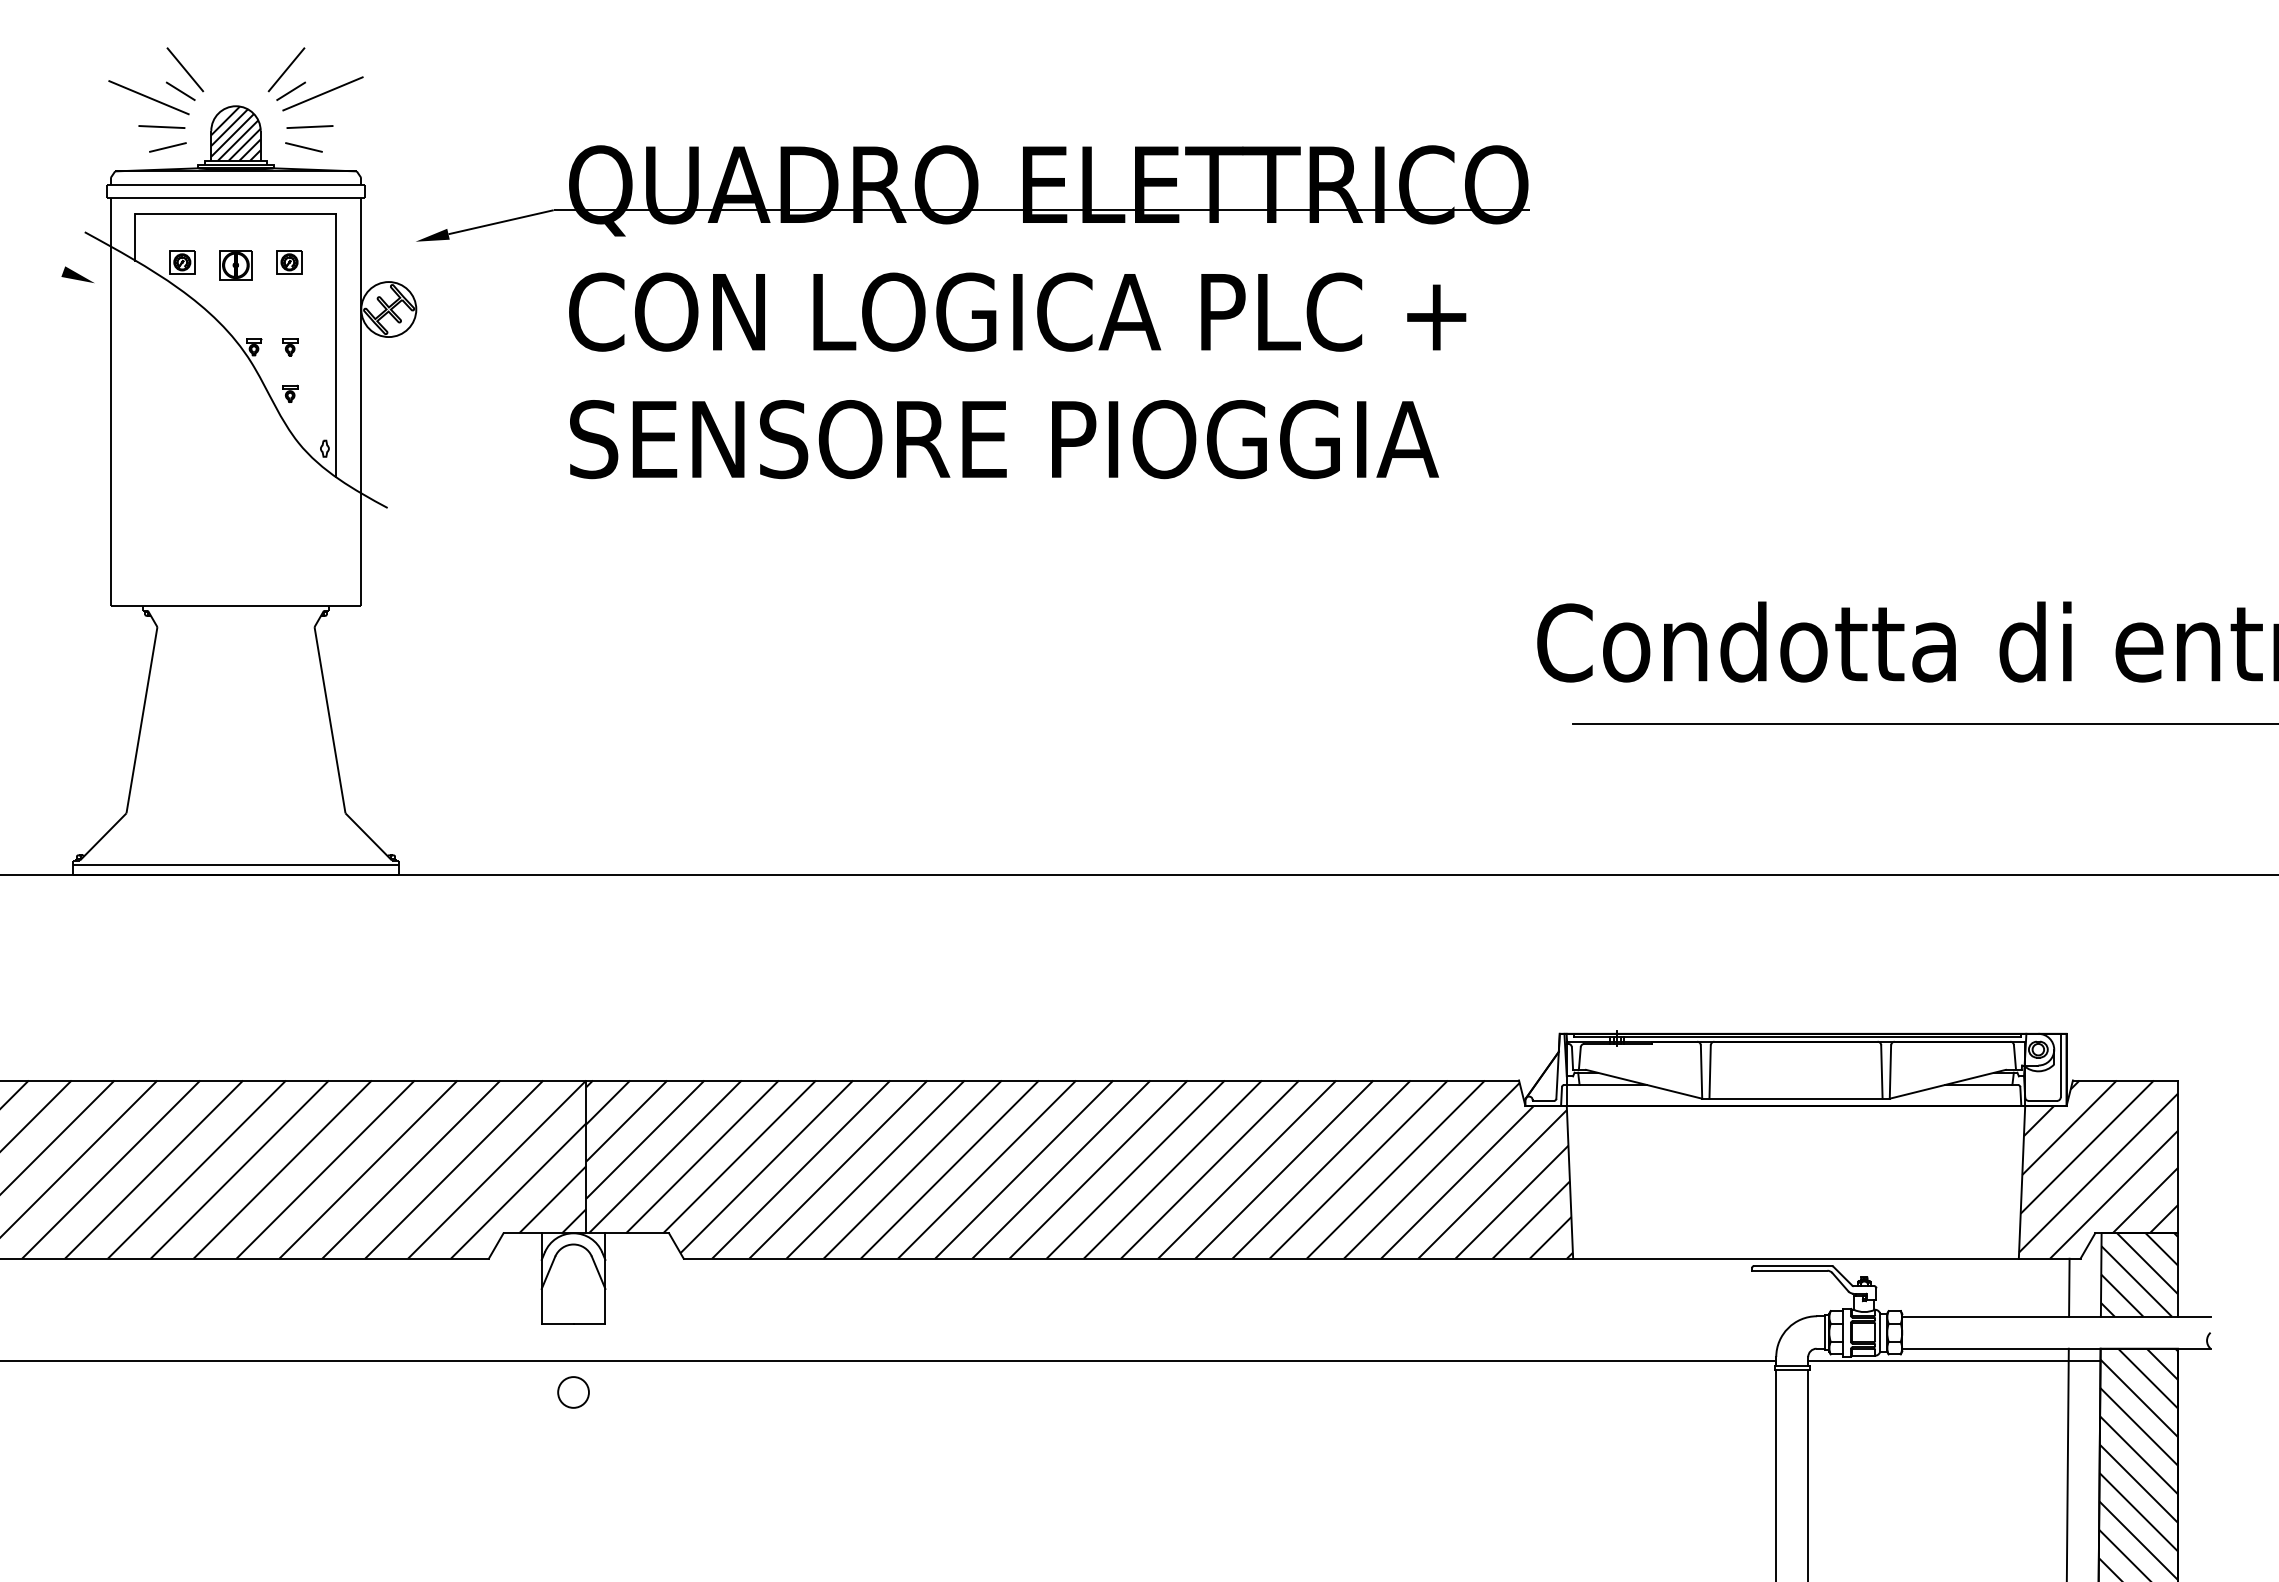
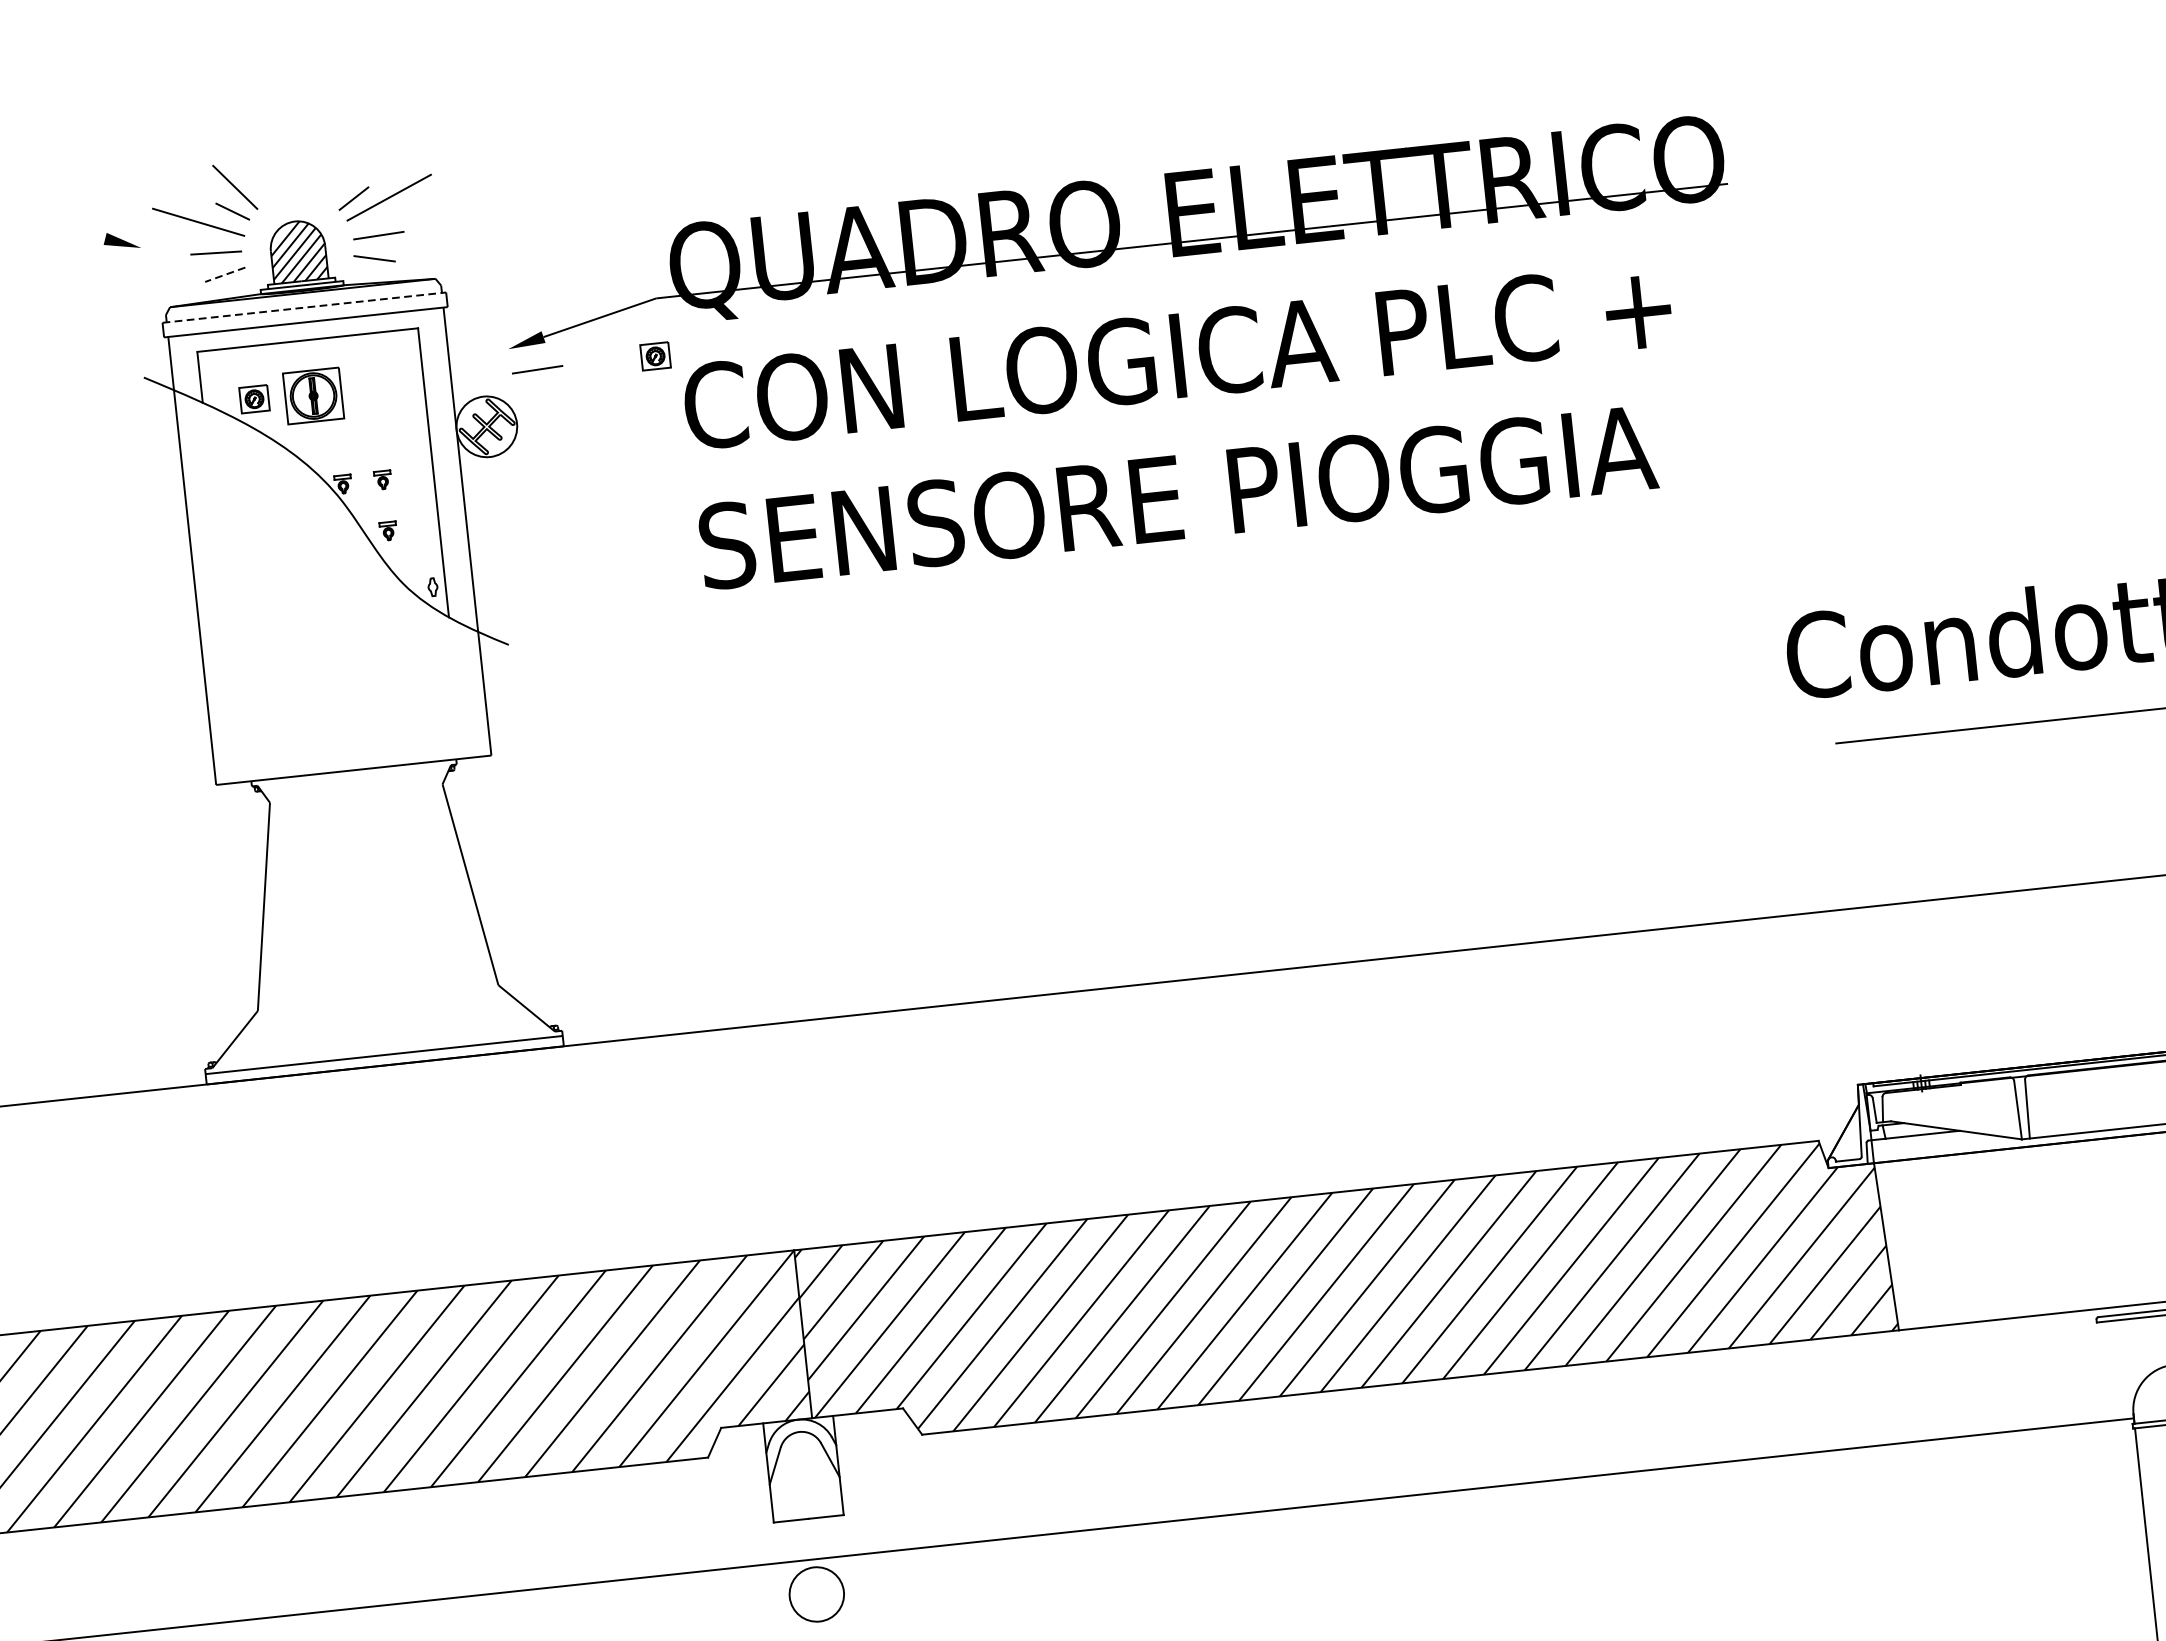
line: (286, 69) -> (346, 175), removed
line: (167, 147) -> (224, 274), solid -> dashed
line: (236, 184) -> (304, 307), solid -> dashed
part: (289, 262) -> (655, 356), moved
line: (439, 262) -> (536, 369), added
part: (235, 265) -> (313, 396), size x1.6
part: (77, 274) -> (121, 240), moved
circle: (573, 1392) -> (816, 1594), size x1.6

